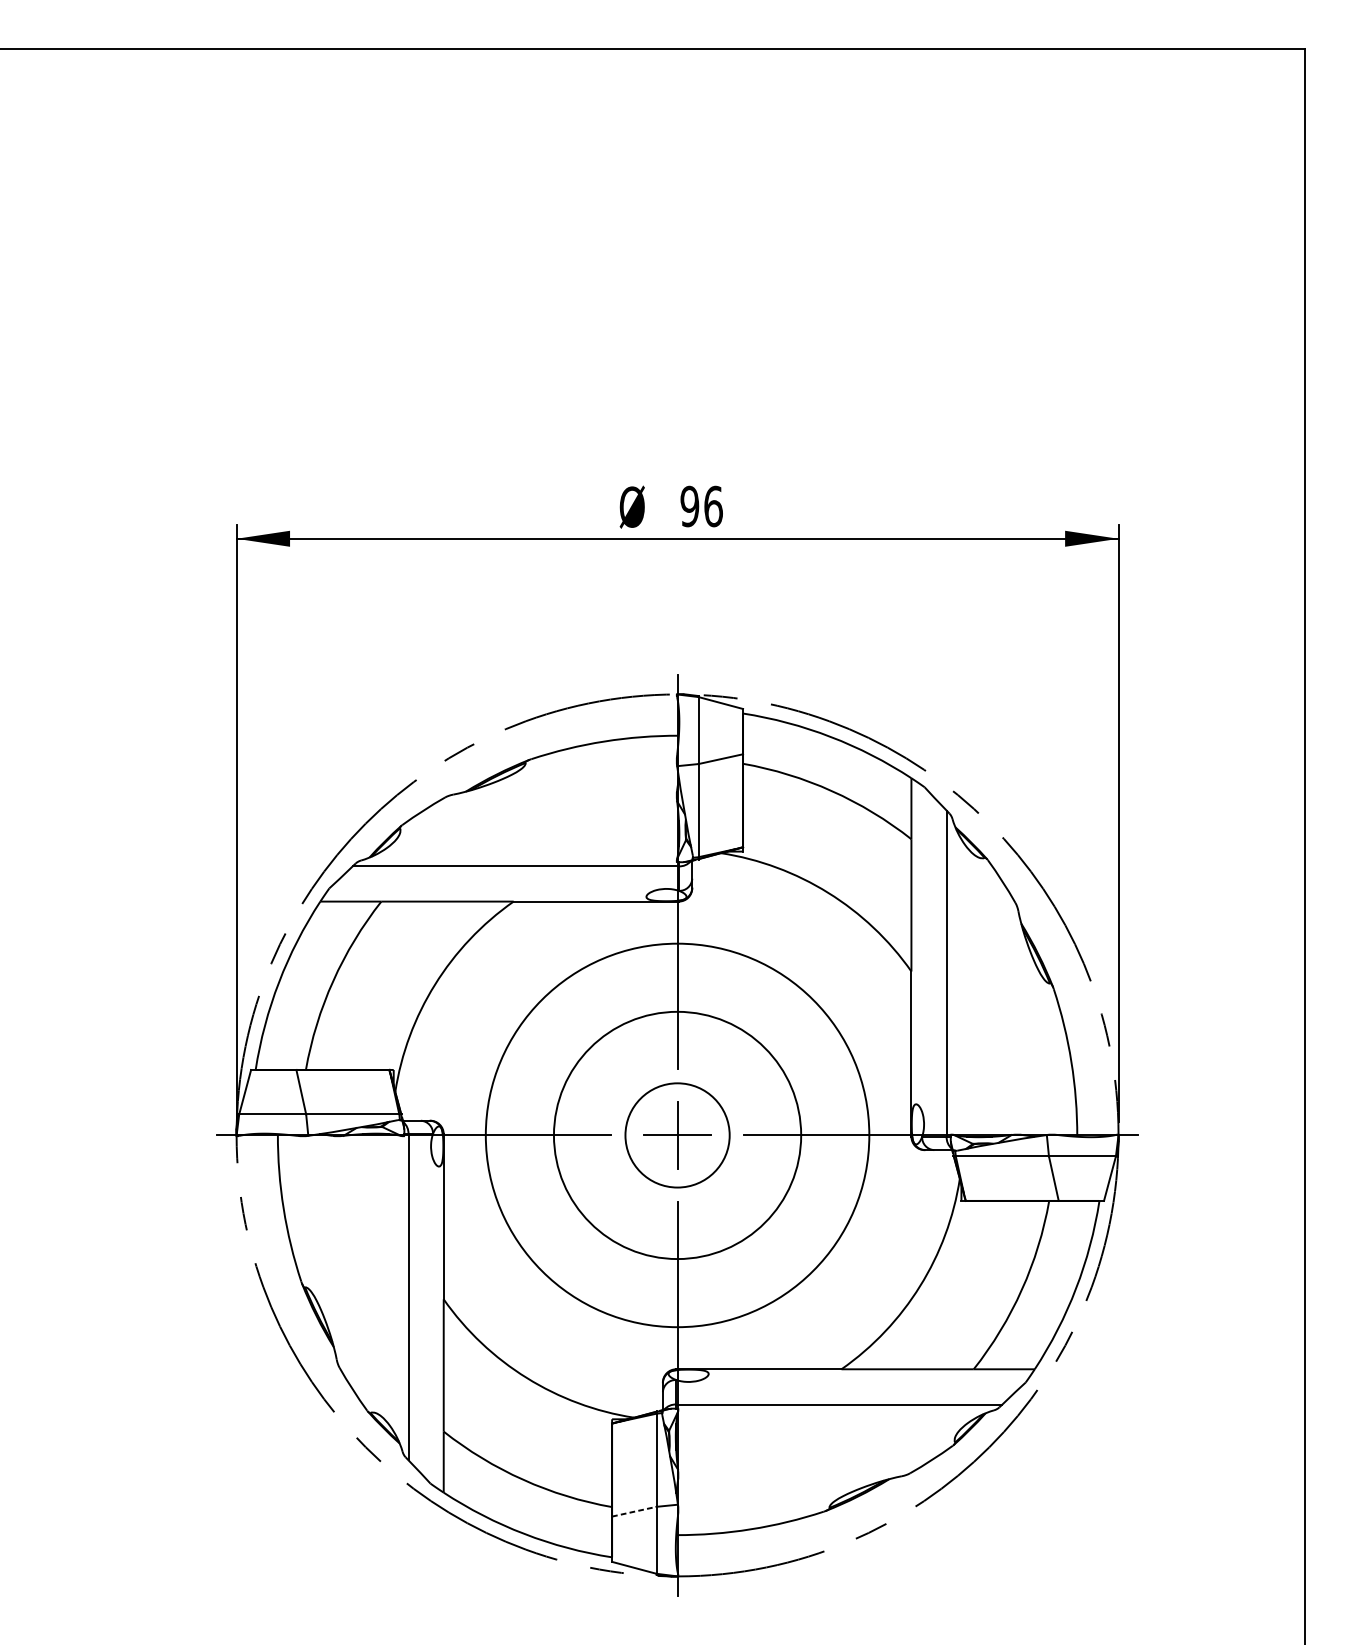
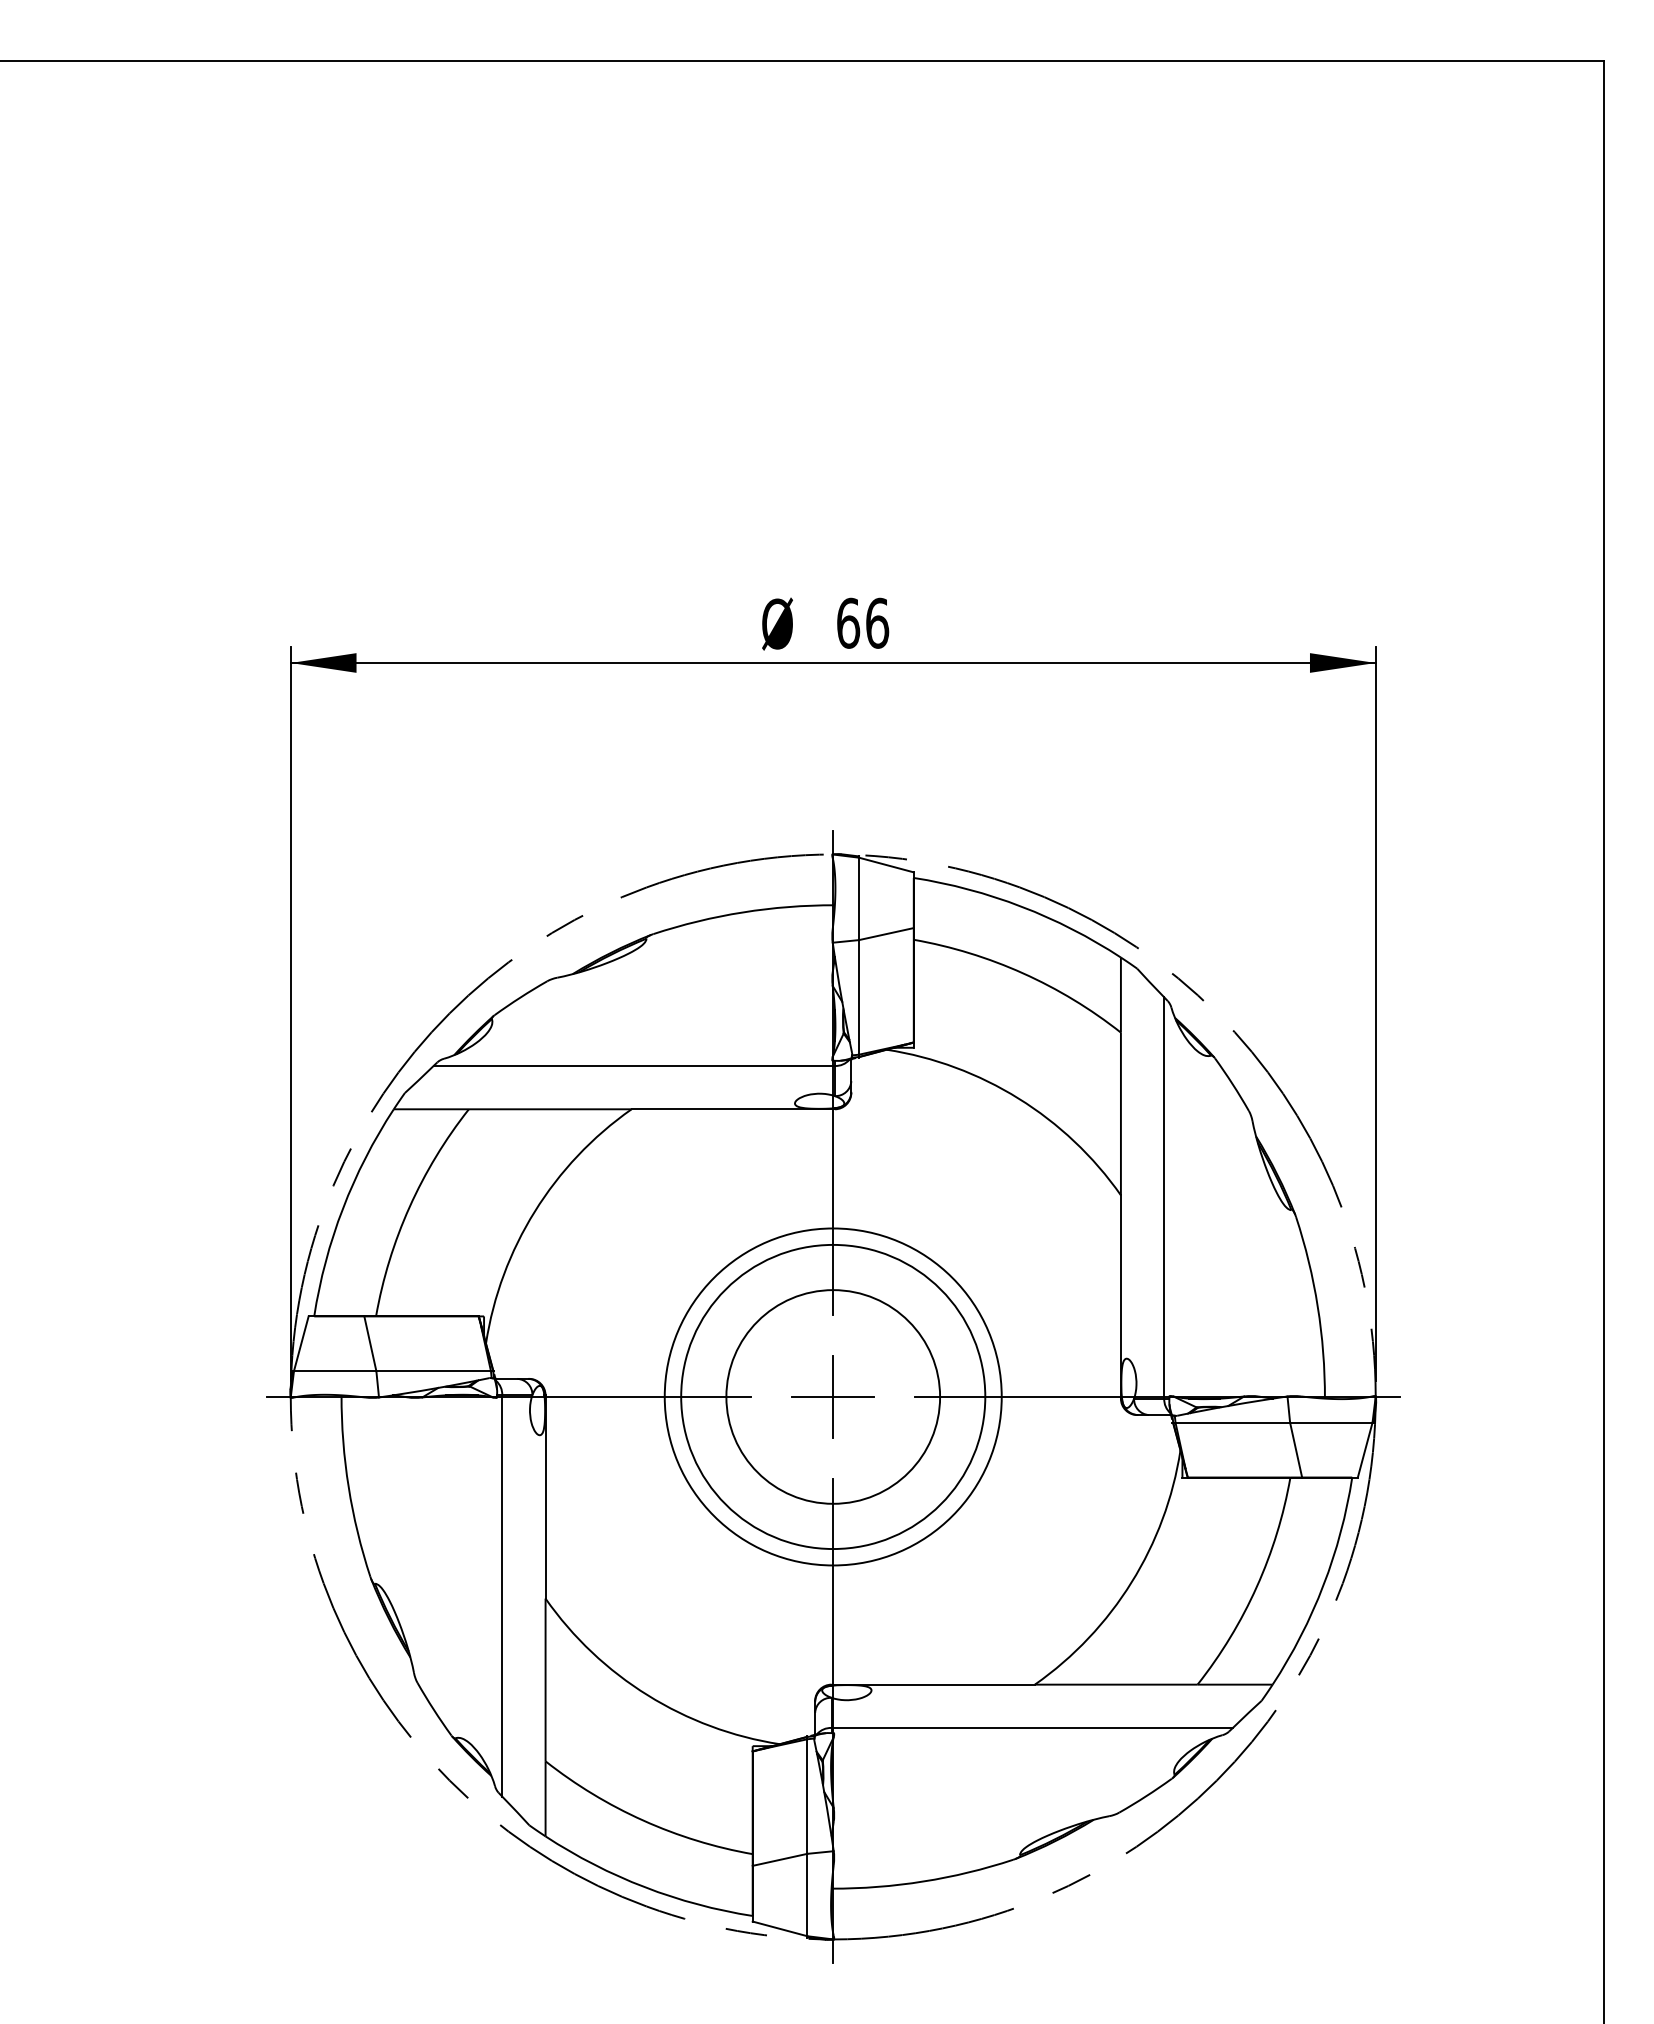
text: (689, 505) -> (848, 622), 96 -> 66
circle: (676, 1135) -> (832, 1396), size x0.71
circle: (677, 1135) -> (833, 1396), size x1.67
line: (634, 1511) -> (780, 1859), dashed -> solid

